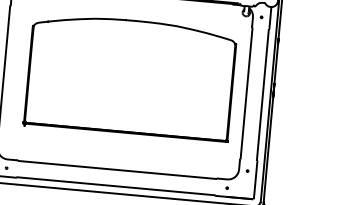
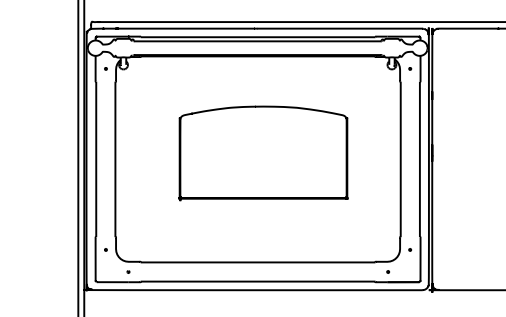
part: (129, 77) -> (262, 153), size x0.7

